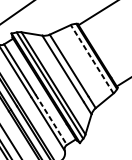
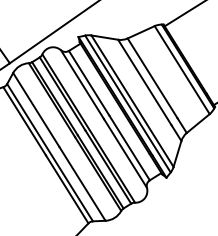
line: (92, 59) -> (182, 70), dashed -> solid
line: (51, 120) -> (129, 148), dashed -> solid

